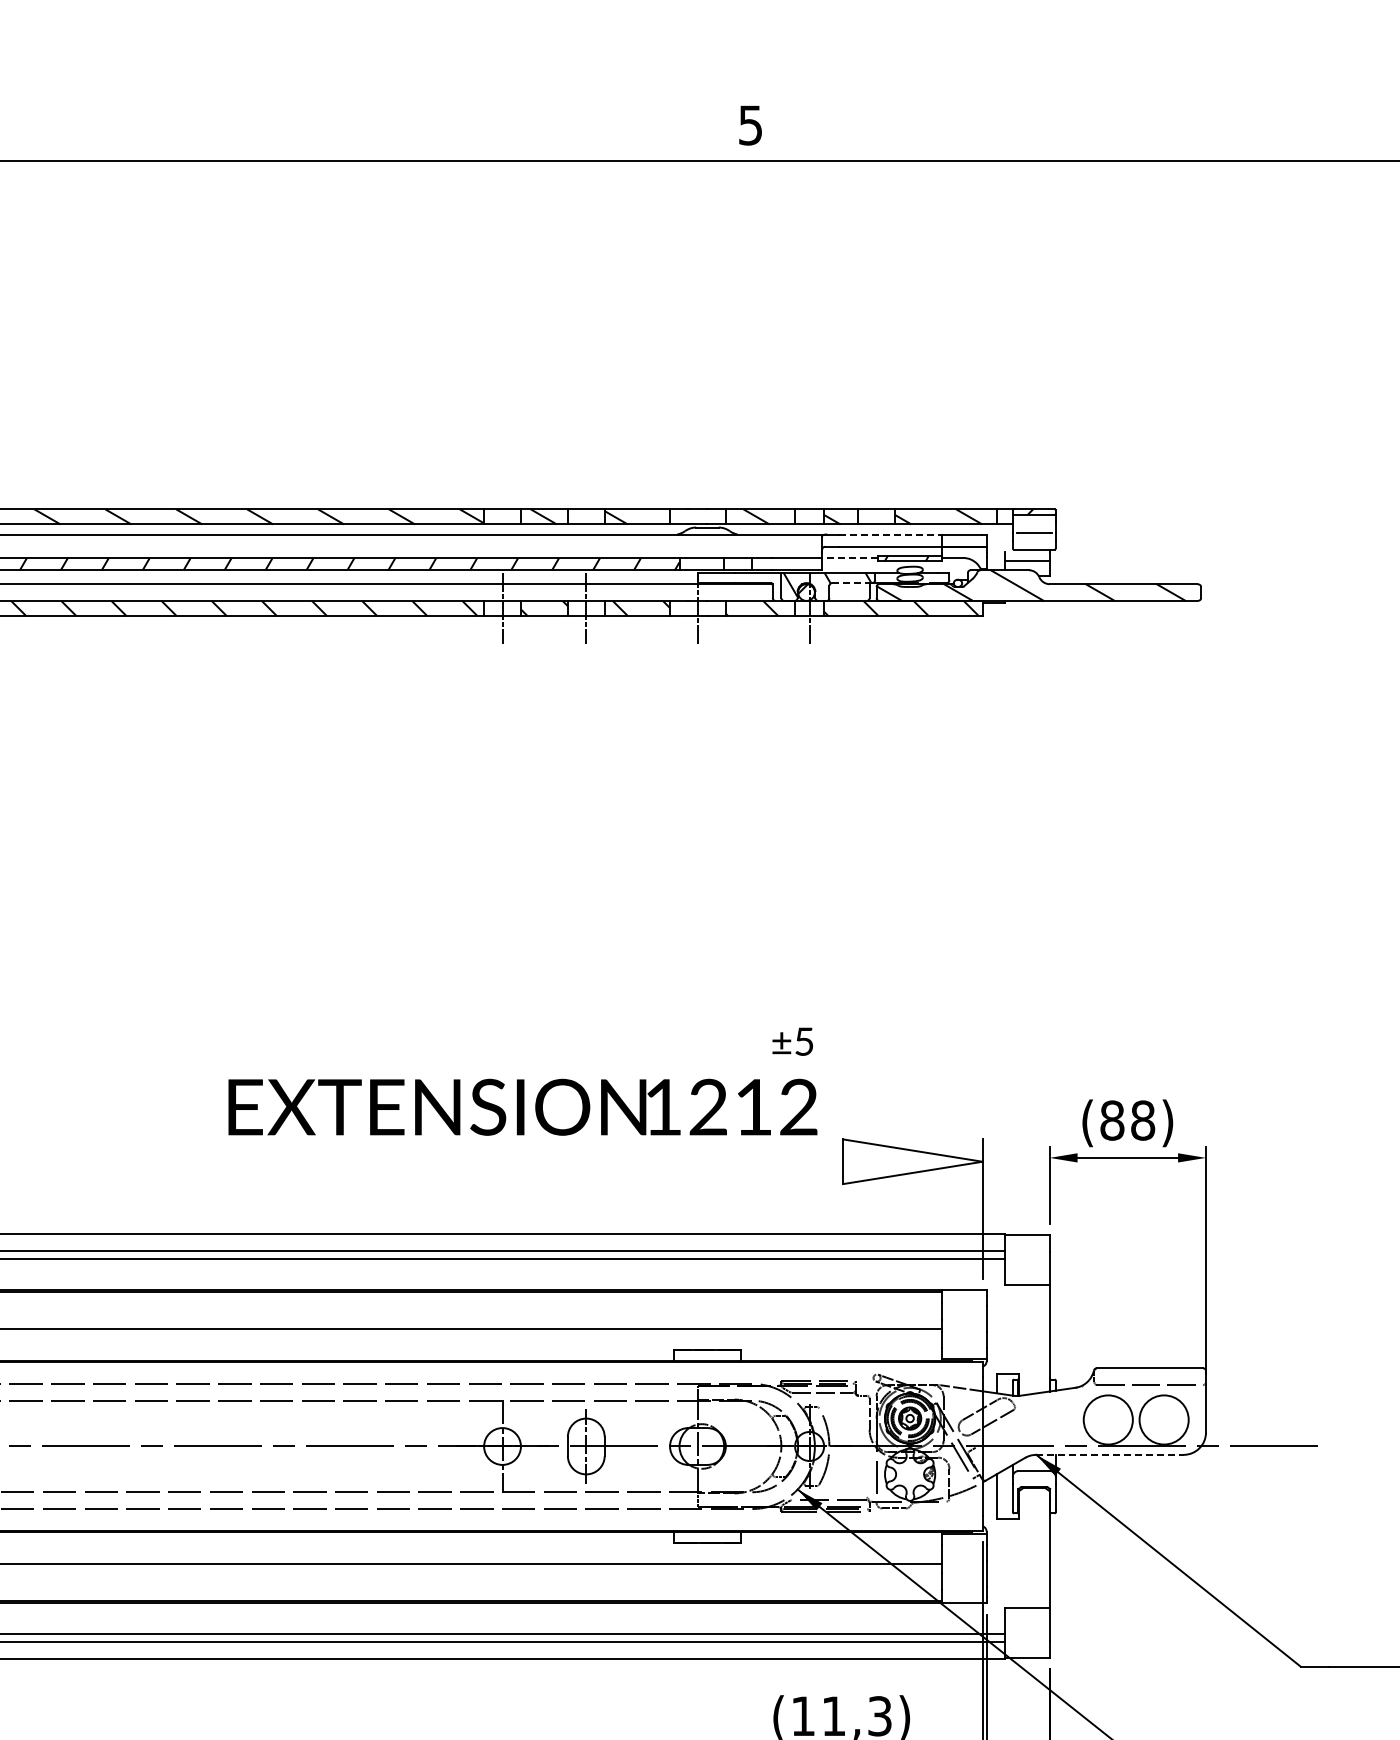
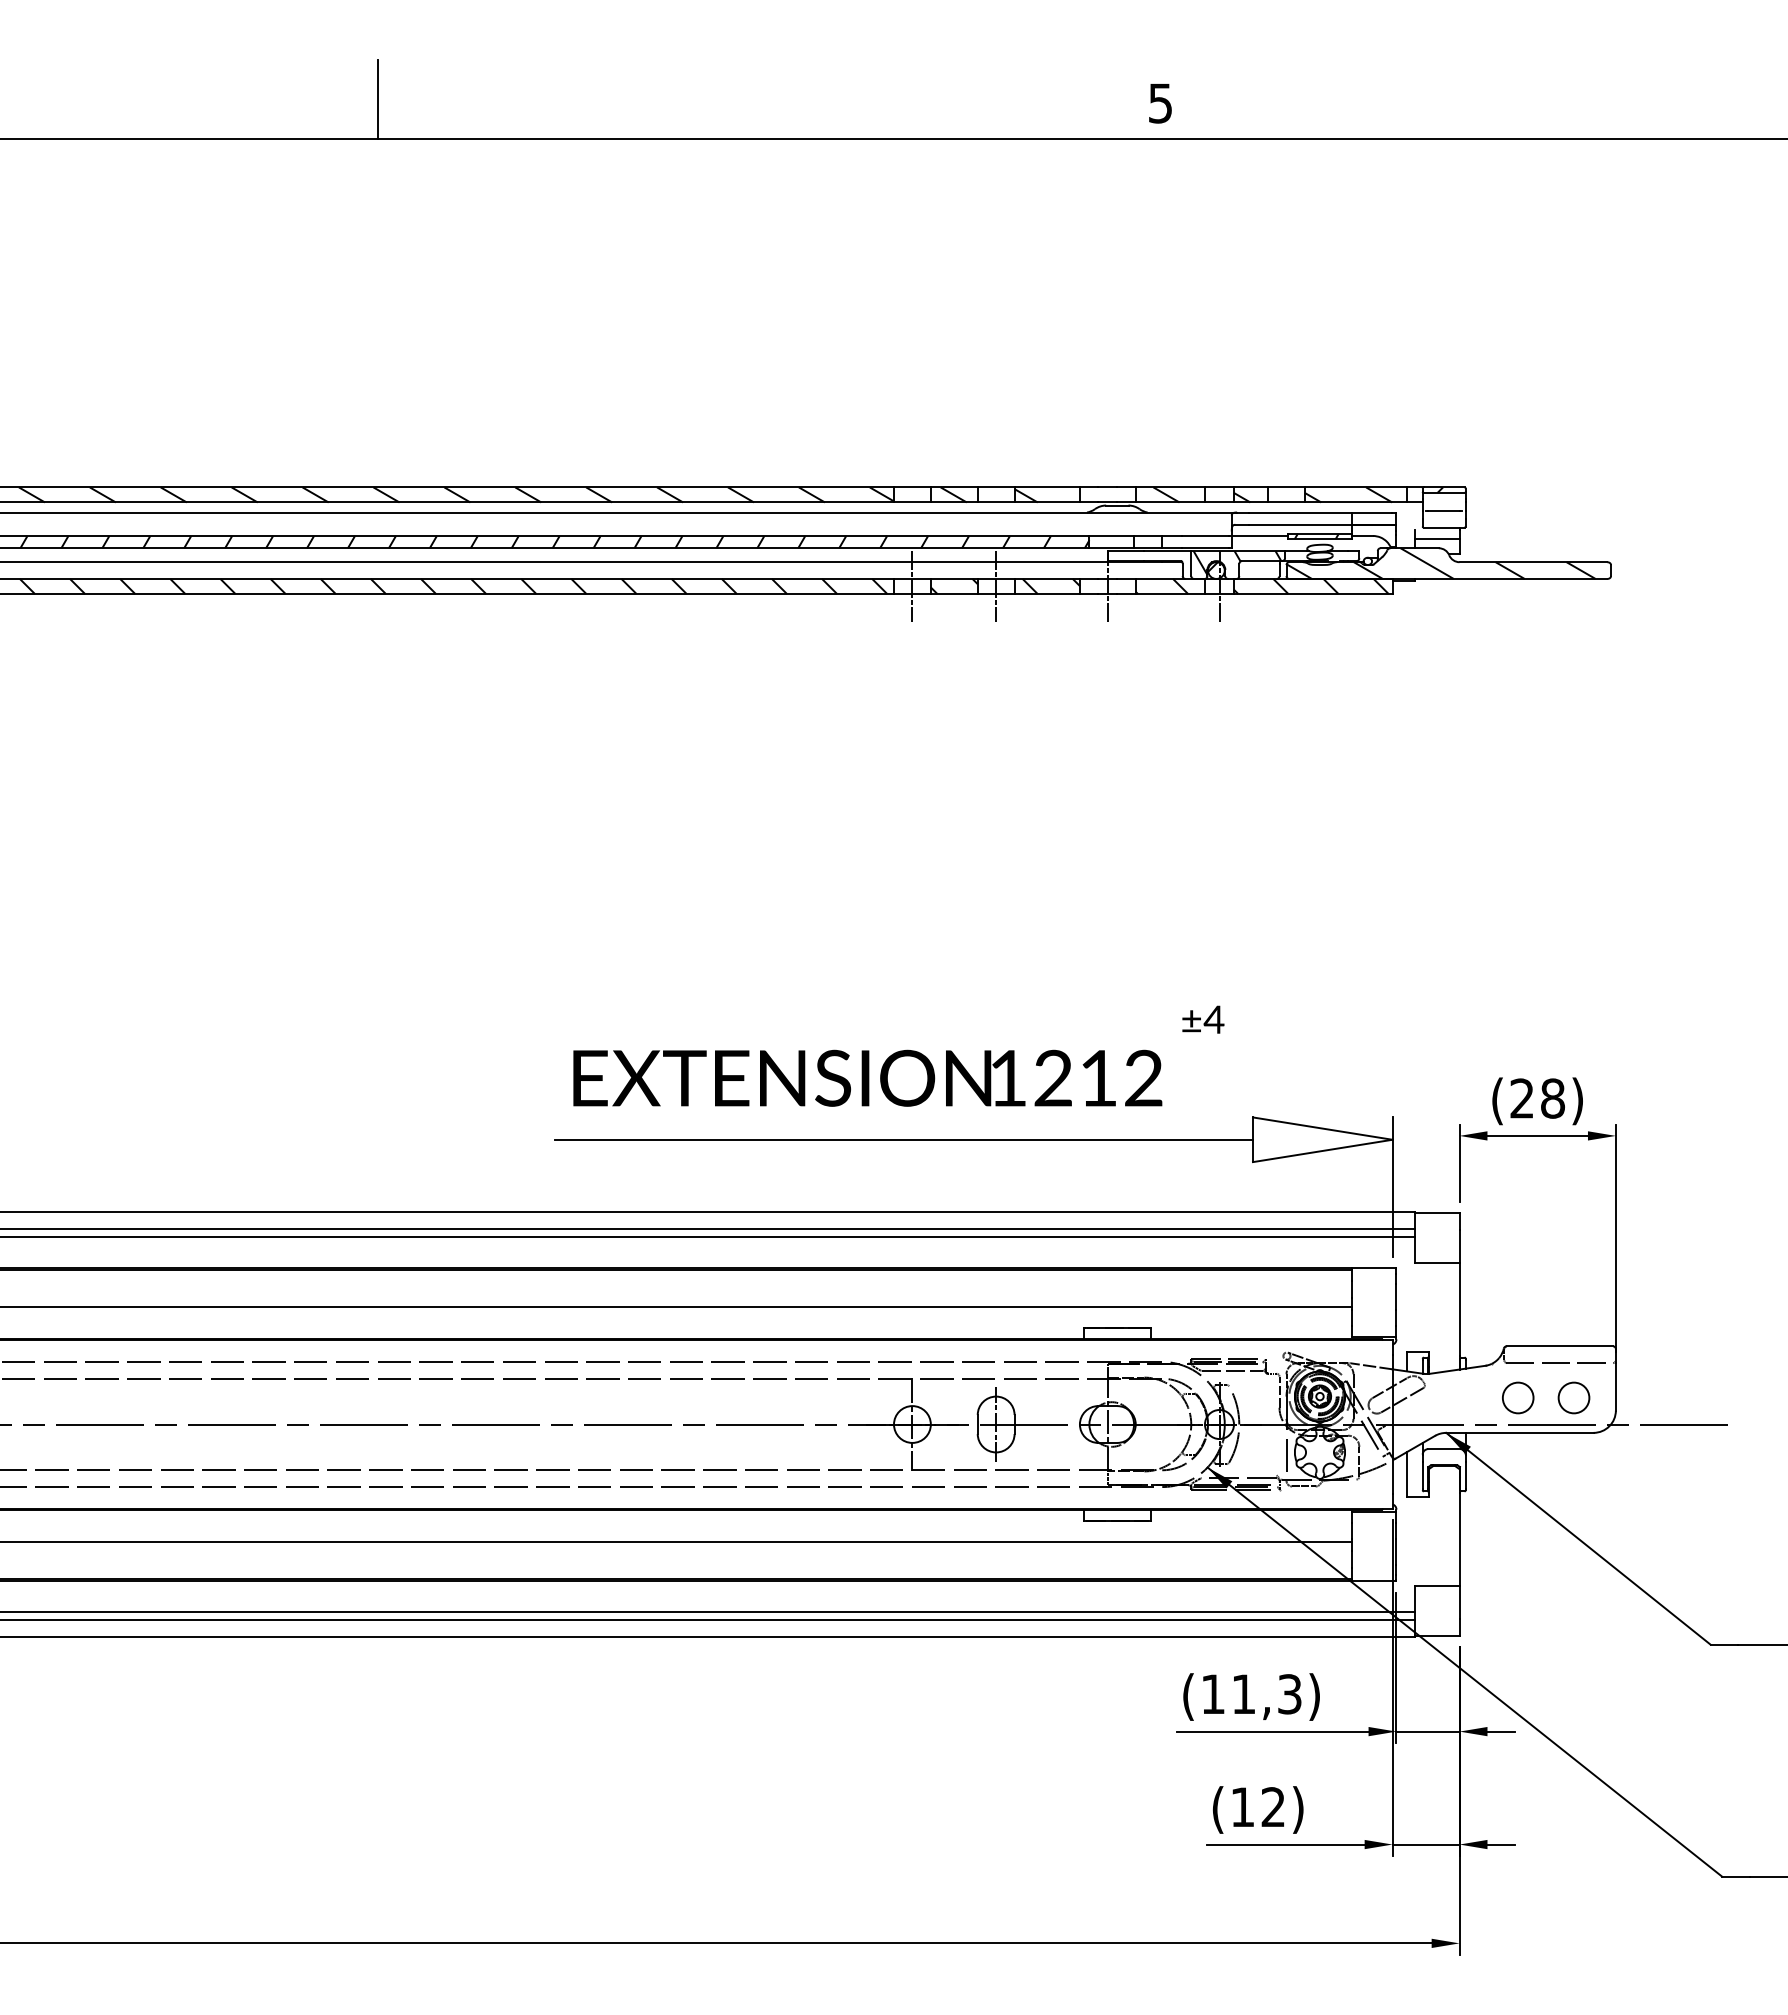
line: (890, 534) -> (1300, 512), dashed -> solid
line: (849, 557) -> (1259, 535), dashed -> solid
line: (851, 583) -> (1261, 561), dashed -> solid
text: (803, 1041) -> (1213, 1019), ±5 -> ±4
text: (522, 1106) -> (867, 1077), moved
text: (1112, 1120) -> (1522, 1098), (88) -> (28)
line: (493, 1161) -> (903, 1139), added
circle: (1107, 1419) -> (1517, 1397), size x0.62
circle: (1163, 1419) -> (1573, 1397), size x0.62
line: (1109, 1454) -> (1519, 1432), dashed -> solid

